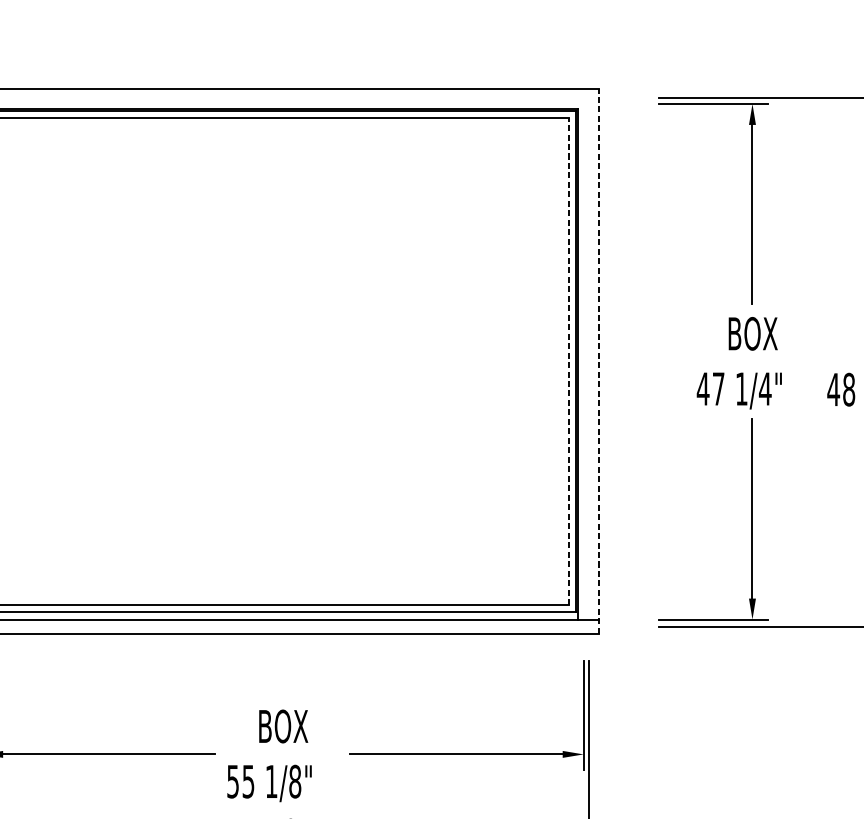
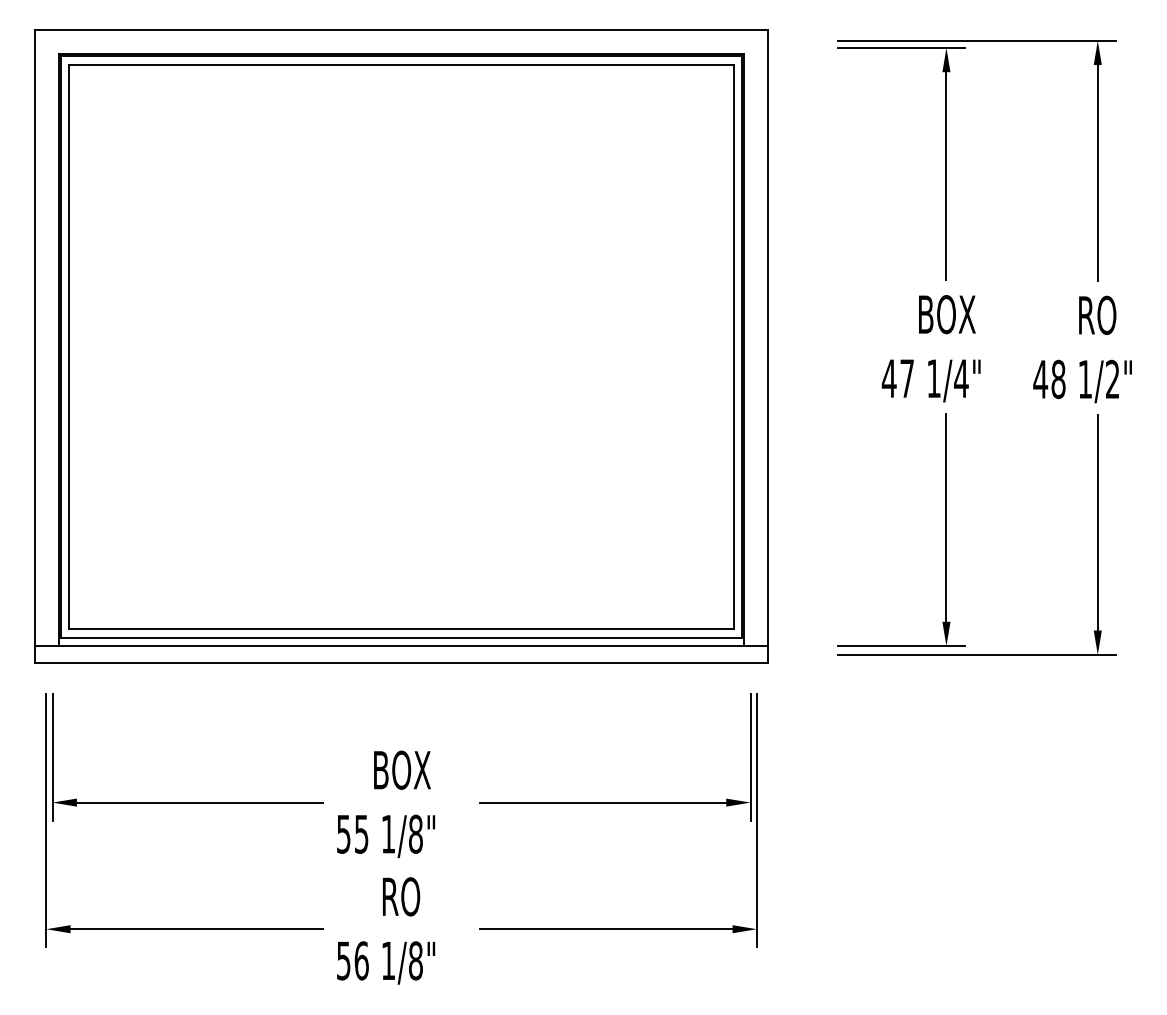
line: (568, 361) -> (733, 346), dashed -> solid
line: (599, 361) -> (768, 346), dashed -> solid

